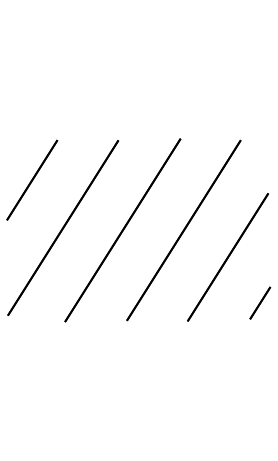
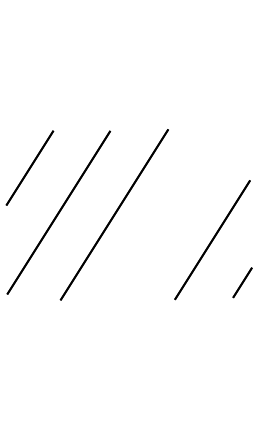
line: (184, 229) -> (171, 214), removed

